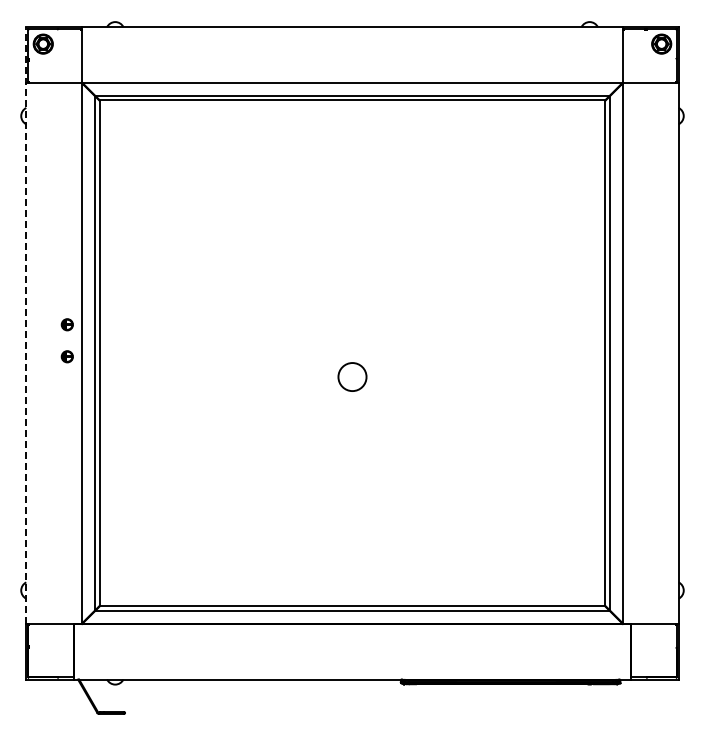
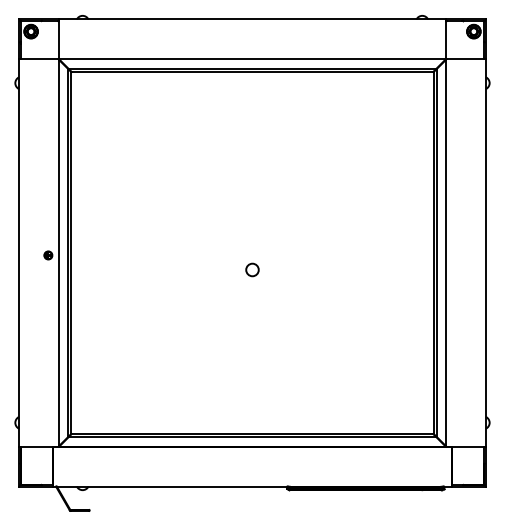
part: (66, 324) -> (47, 232), removed
line: (26, 325) -> (19, 233), dashed -> solid
circle: (352, 376) -> (252, 269), size x0.62

